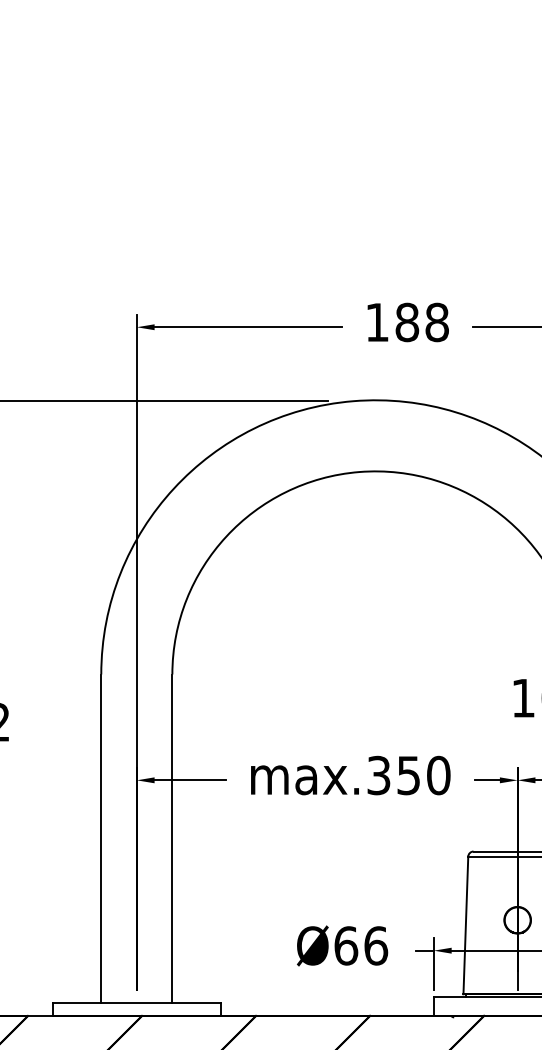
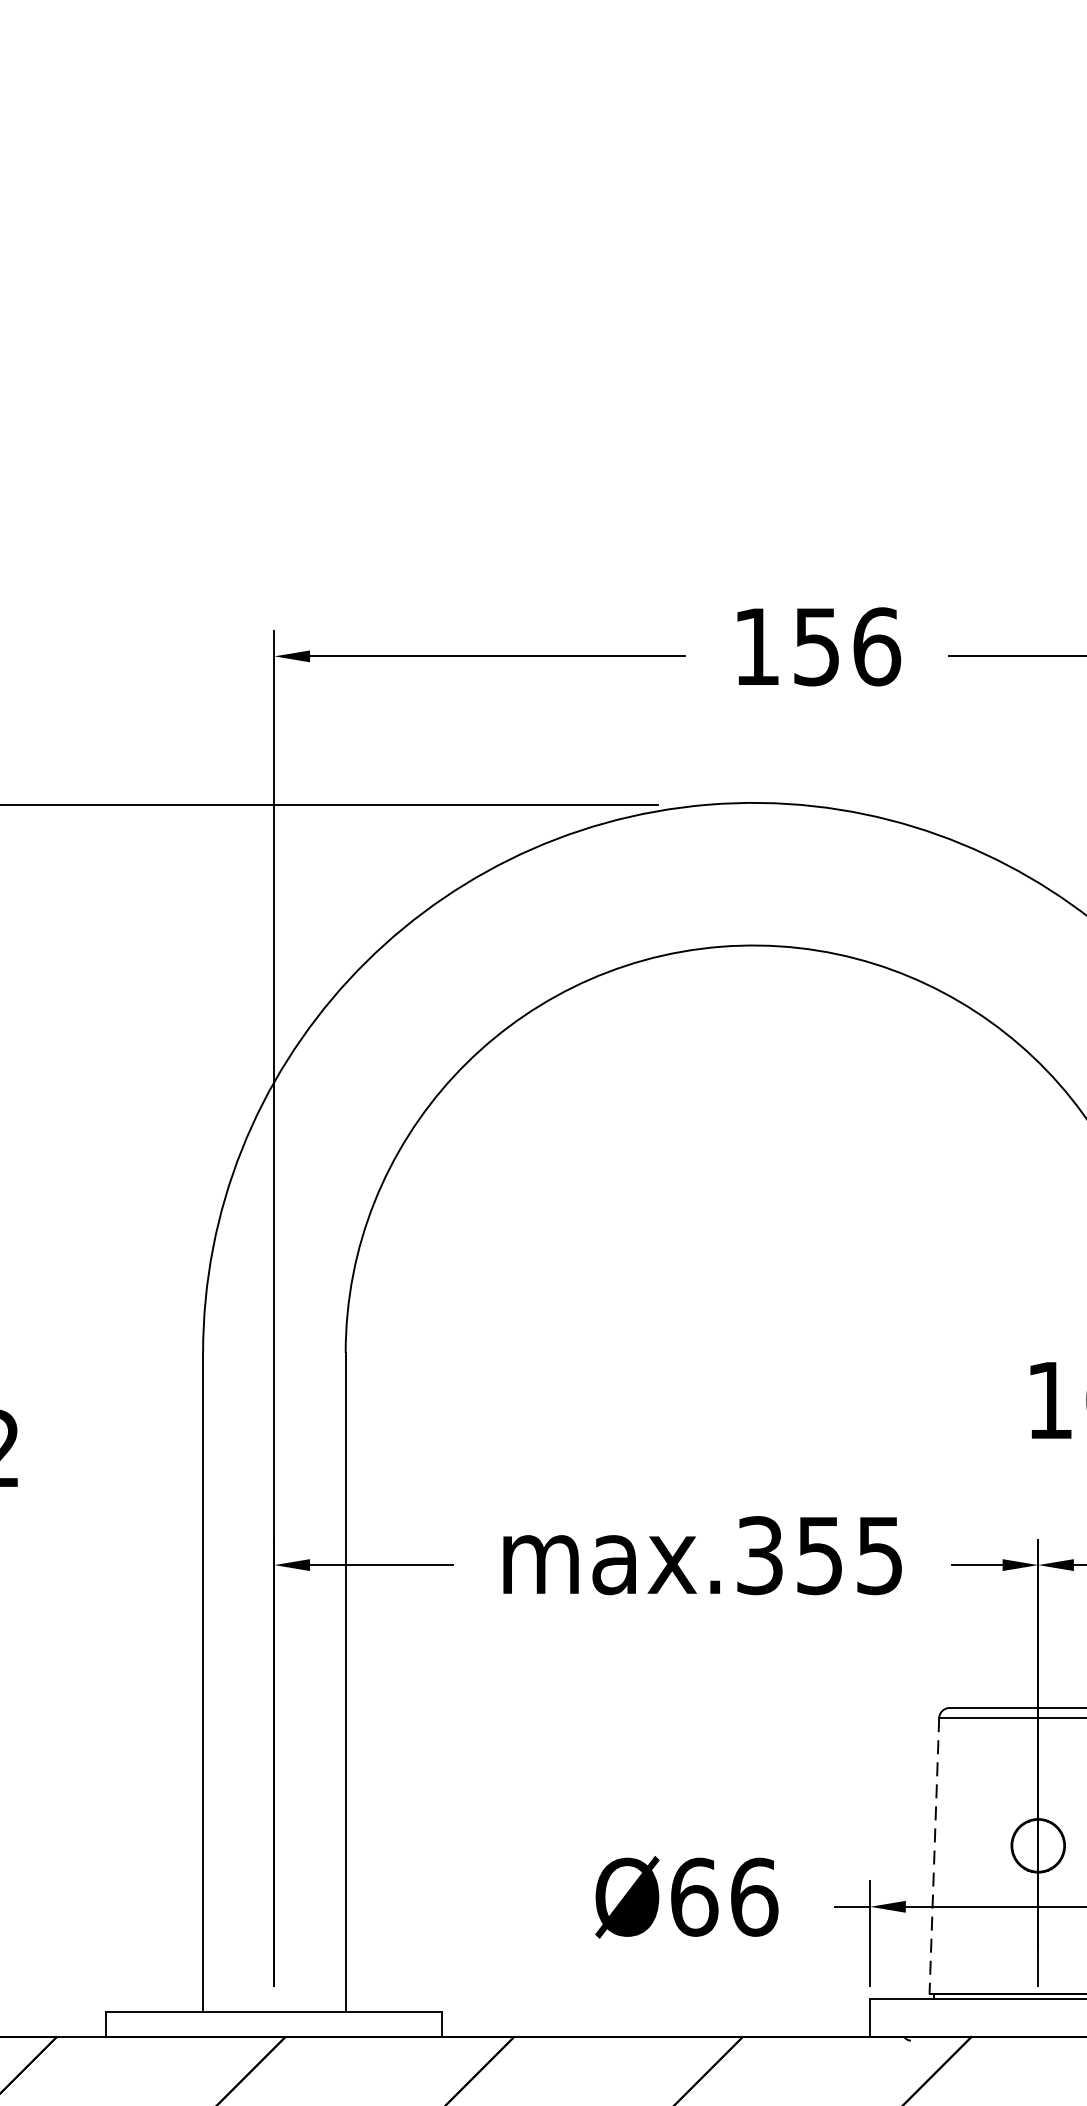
text: (422, 322) -> (847, 646), 188 -> 156
text: (438, 775) -> (879, 1555), max.350 -> max.355
line: (465, 925) -> (933, 1856), solid -> dashed

